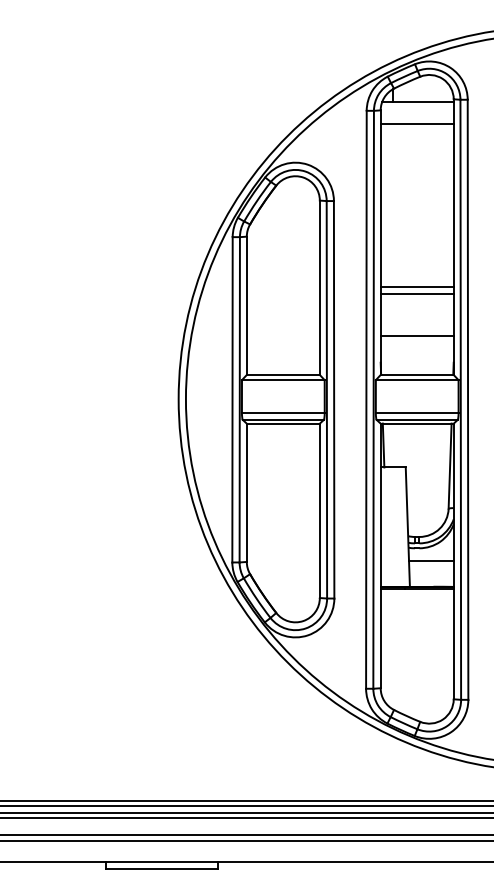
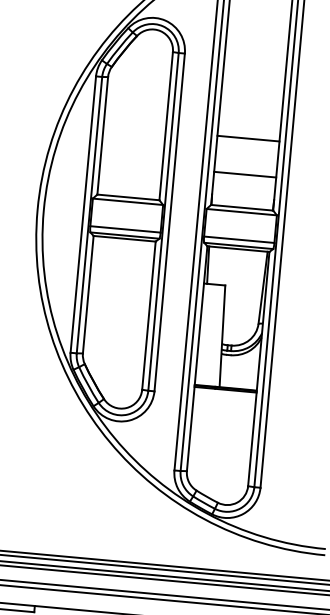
line: (416, 287) -> (248, 133), removed
line: (431, 561) -> (239, 367), removed

